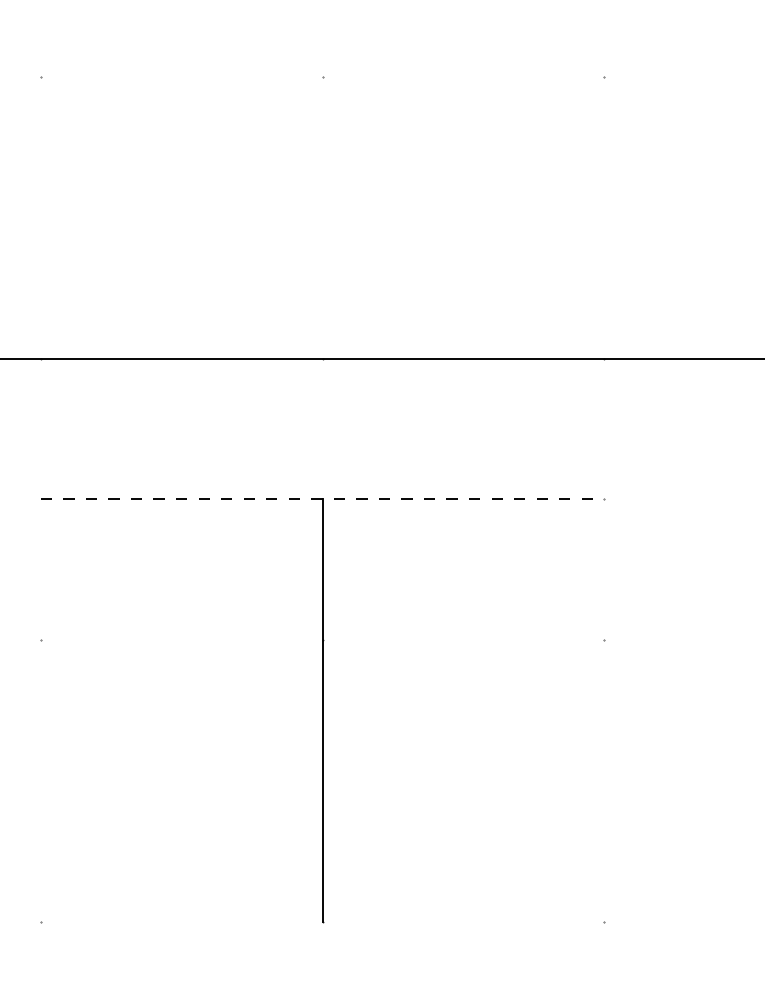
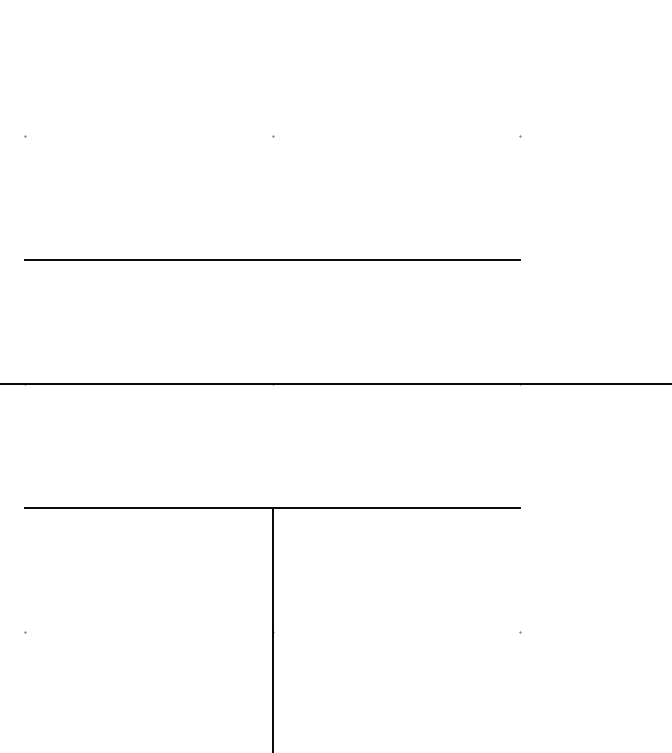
line: (322, 217) -> (272, 260), added
line: (322, 499) -> (272, 508), dashed -> solid

